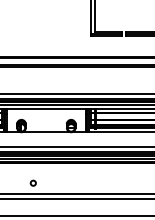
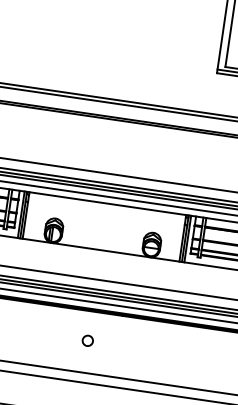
circle: (32, 182) -> (86, 339), moved

